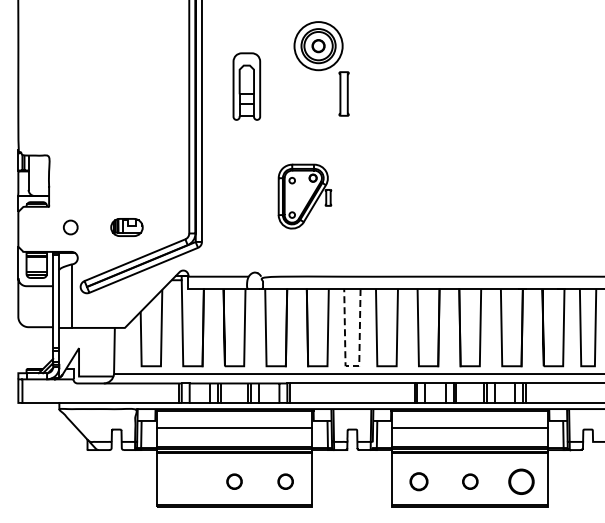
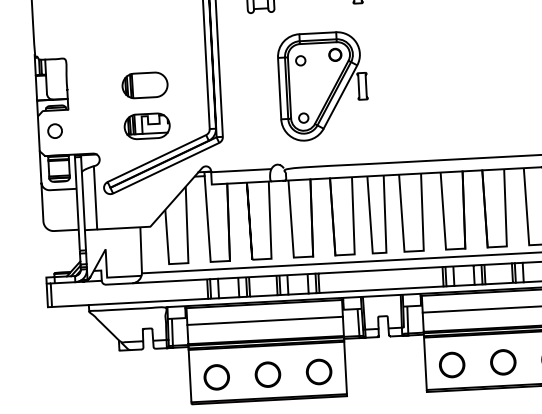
part: (126, 186) -> (144, 85), added
part: (304, 196) -> (322, 86), size x1.67
circle: (70, 227) -> (54, 131), moved
part: (126, 227) -> (146, 126), size x1.43
line: (352, 366) -> (379, 253), dashed -> solid
circle: (183, 481) -> (216, 377), added
circle: (234, 481) -> (267, 374), size x1.67
circle: (285, 481) -> (318, 371), size x1.67
part: (418, 481) -> (451, 364), size x1.43
circle: (470, 481) -> (503, 362), size x1.67

